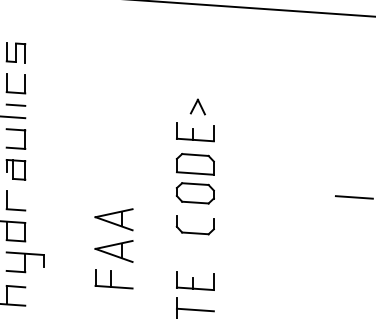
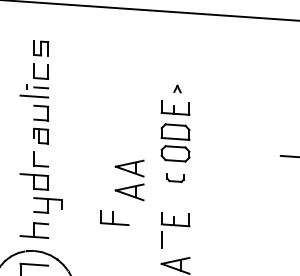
part: (197, 106) -> (177, 88), size x0.6
part: (195, 224) -> (175, 177), size x0.6
part: (113, 235) -> (129, 180), moved
line: (195, 310) -> (175, 241), removed

